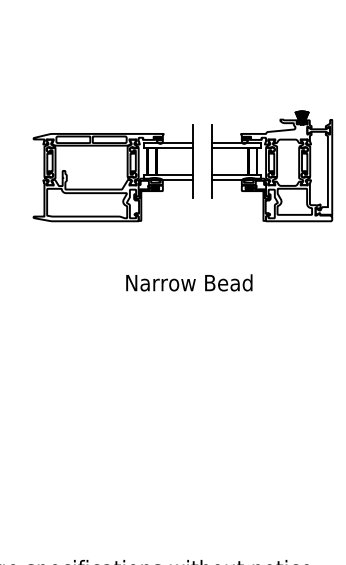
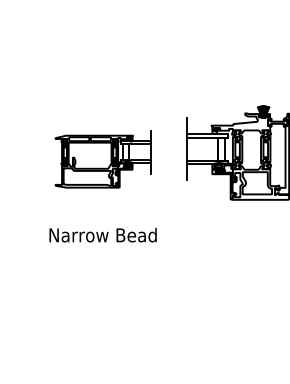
part: (112, 173) -> (102, 159), size x0.7
text: (189, 282) -> (103, 234), moved

